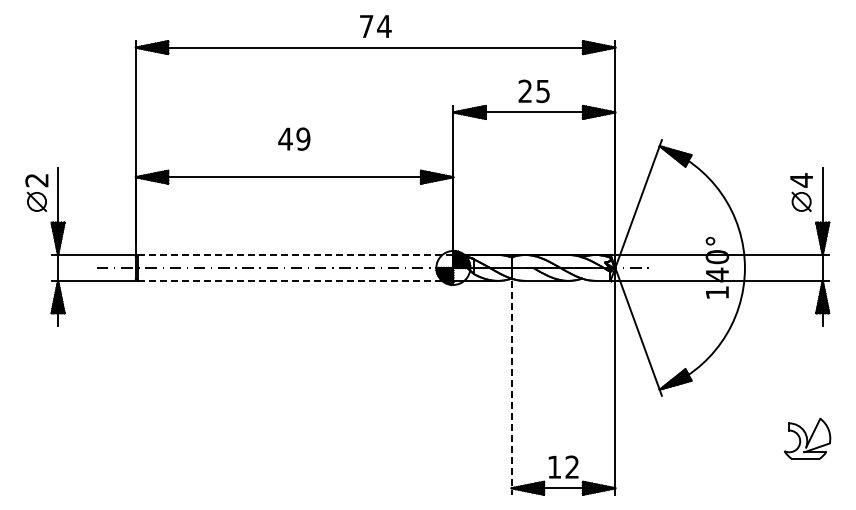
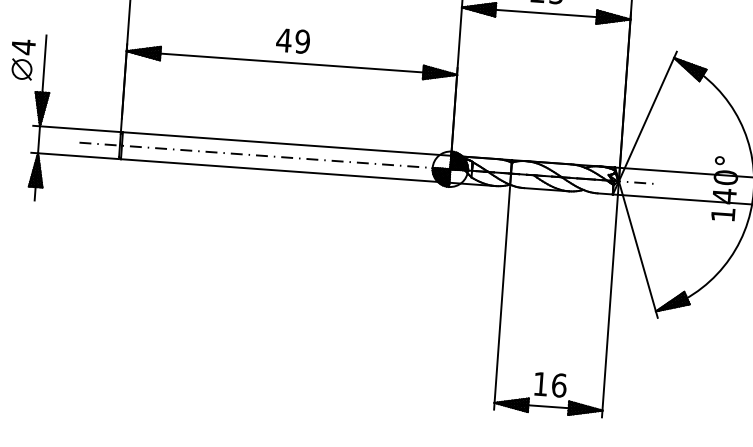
text: (294, 138) -> (293, 40), moved
text: (36, 180) -> (23, 47), 2 -> 4
line: (295, 254) -> (287, 143), dashed -> solid
line: (295, 280) -> (285, 170), dashed -> solid
line: (511, 387) -> (501, 298), dashed -> solid
text: (572, 466) -> (559, 384), 12 -> 16

